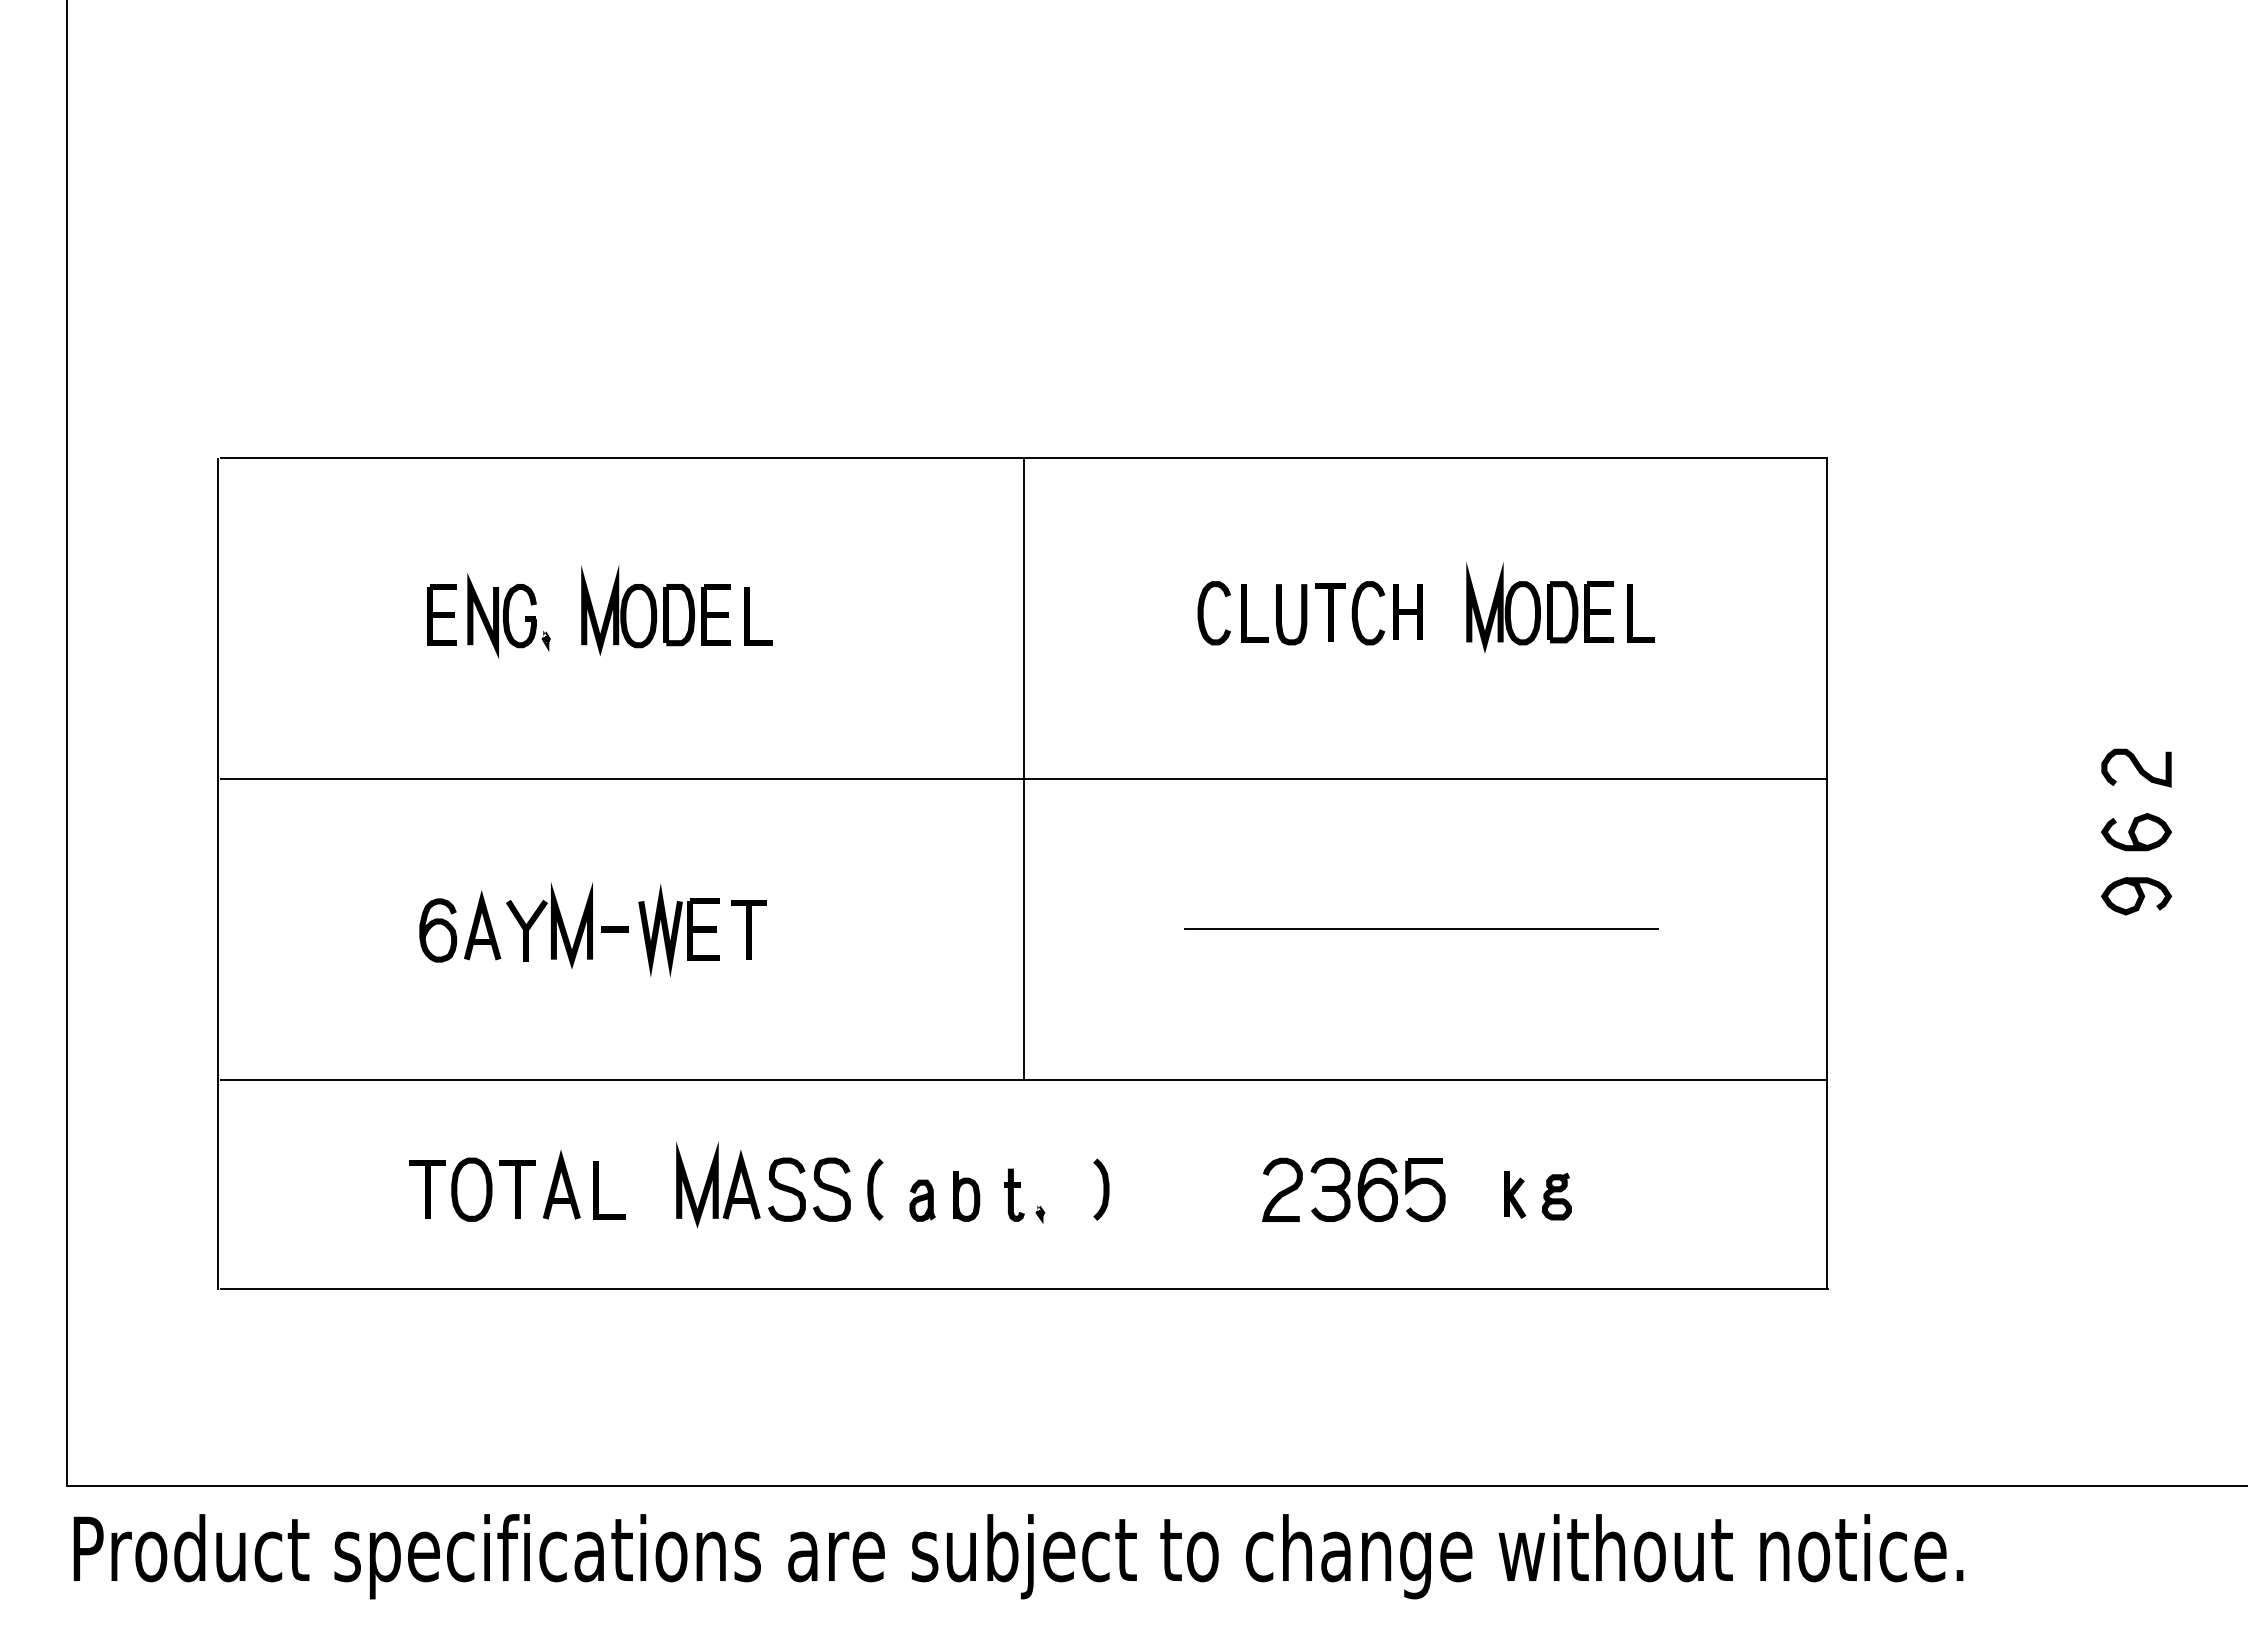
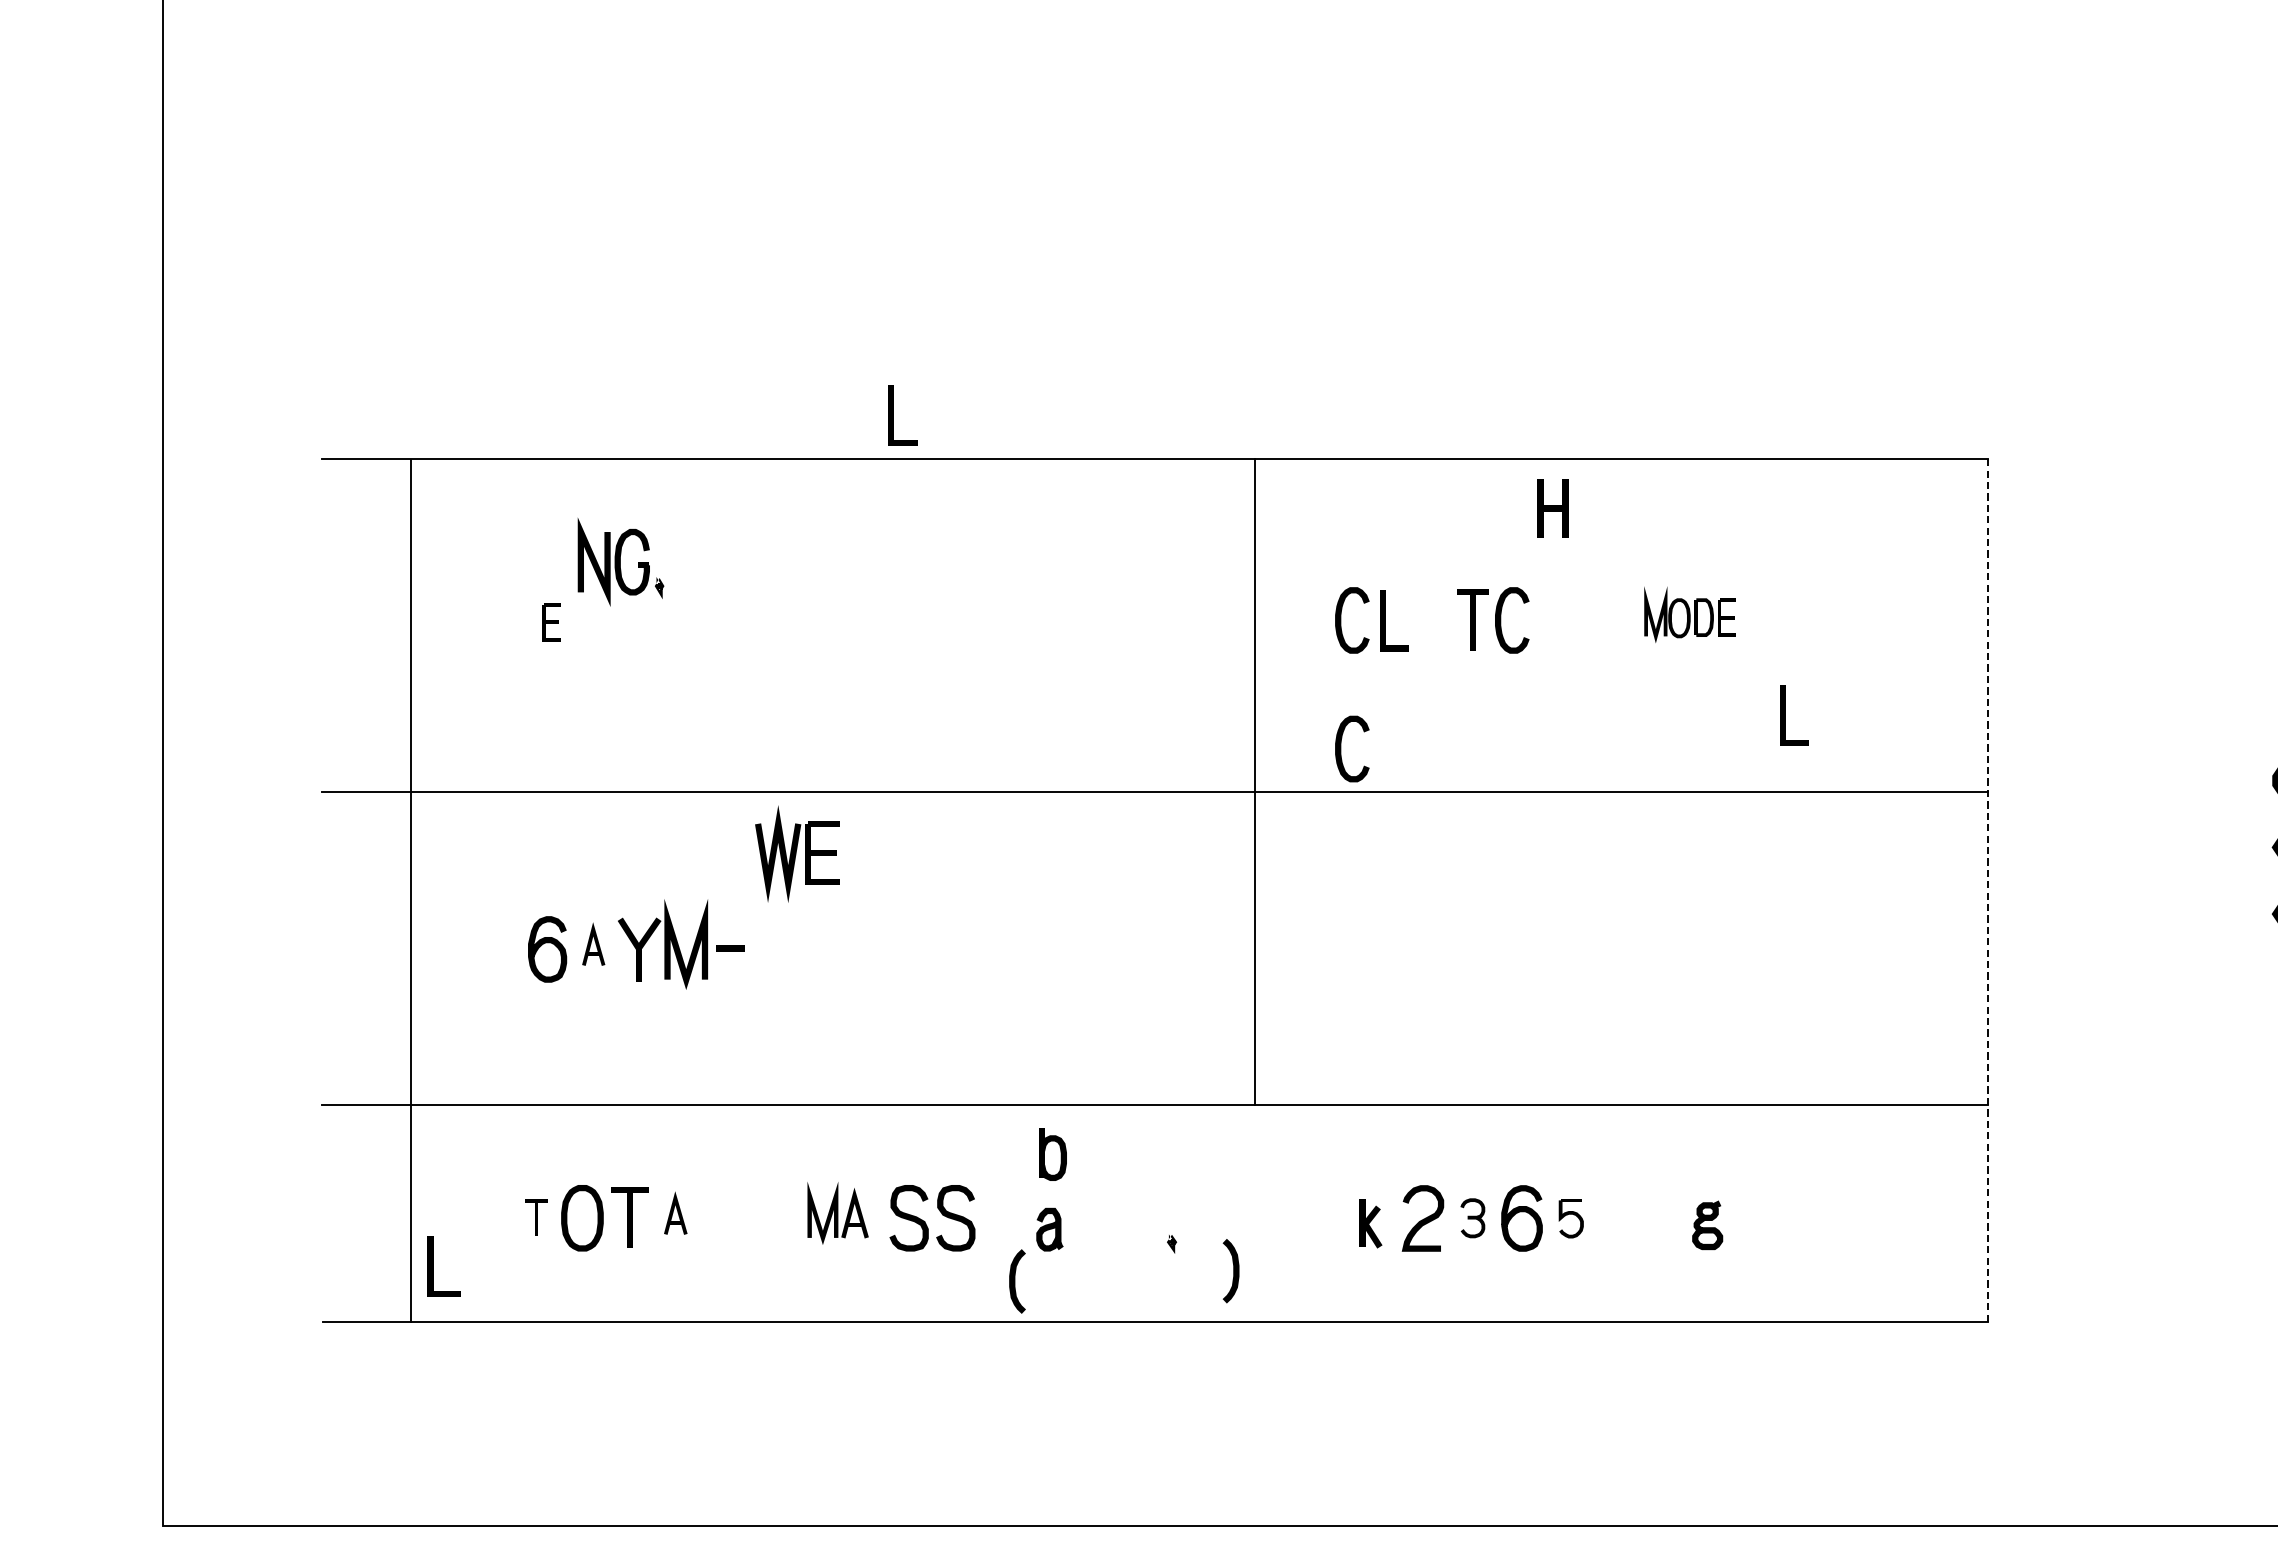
part: (1539, 607) -> (1689, 614), size x0.6
part: (655, 610) -> (772, 617), removed
part: (1407, 611) -> (1552, 507), moved
line: (1632, 613) -> (1786, 715), moved
part: (441, 614) -> (550, 621), size x0.6
curve: (1281, 614) -> (1422, 621), removed
part: (508, 615) -> (620, 561), moved
line: (749, 616) -> (893, 415), moved
curve: (1203, 737) -> (1341, 749), added
line: (1024, 768) -> (1255, 781), moved
line: (218, 873) -> (410, 890), moved
line: (1827, 873) -> (1988, 890), solid -> dashed
part: (482, 925) -> (593, 944), size x0.6
part: (748, 929) -> (869, 948), removed
line: (1420, 929) -> (1566, 948), removed
part: (678, 930) -> (796, 854), moved
part: (561, 1184) -> (675, 1212), size x0.6
part: (718, 1184) -> (838, 1212), size x0.7
part: (427, 1189) -> (536, 1218), size x0.6
curve: (873, 1189) -> (1015, 1281), moved
curve: (1103, 1189) -> (1233, 1270), moved
part: (1330, 1189) -> (1472, 1218), size x0.6
part: (1425, 1189) -> (1571, 1218), size x0.6
line: (598, 1190) -> (432, 1266), moved
part: (1014, 1194) -> (1145, 1223), removed
part: (1515, 1194) -> (1371, 1223), moved
part: (966, 1196) -> (1052, 1154), moved

